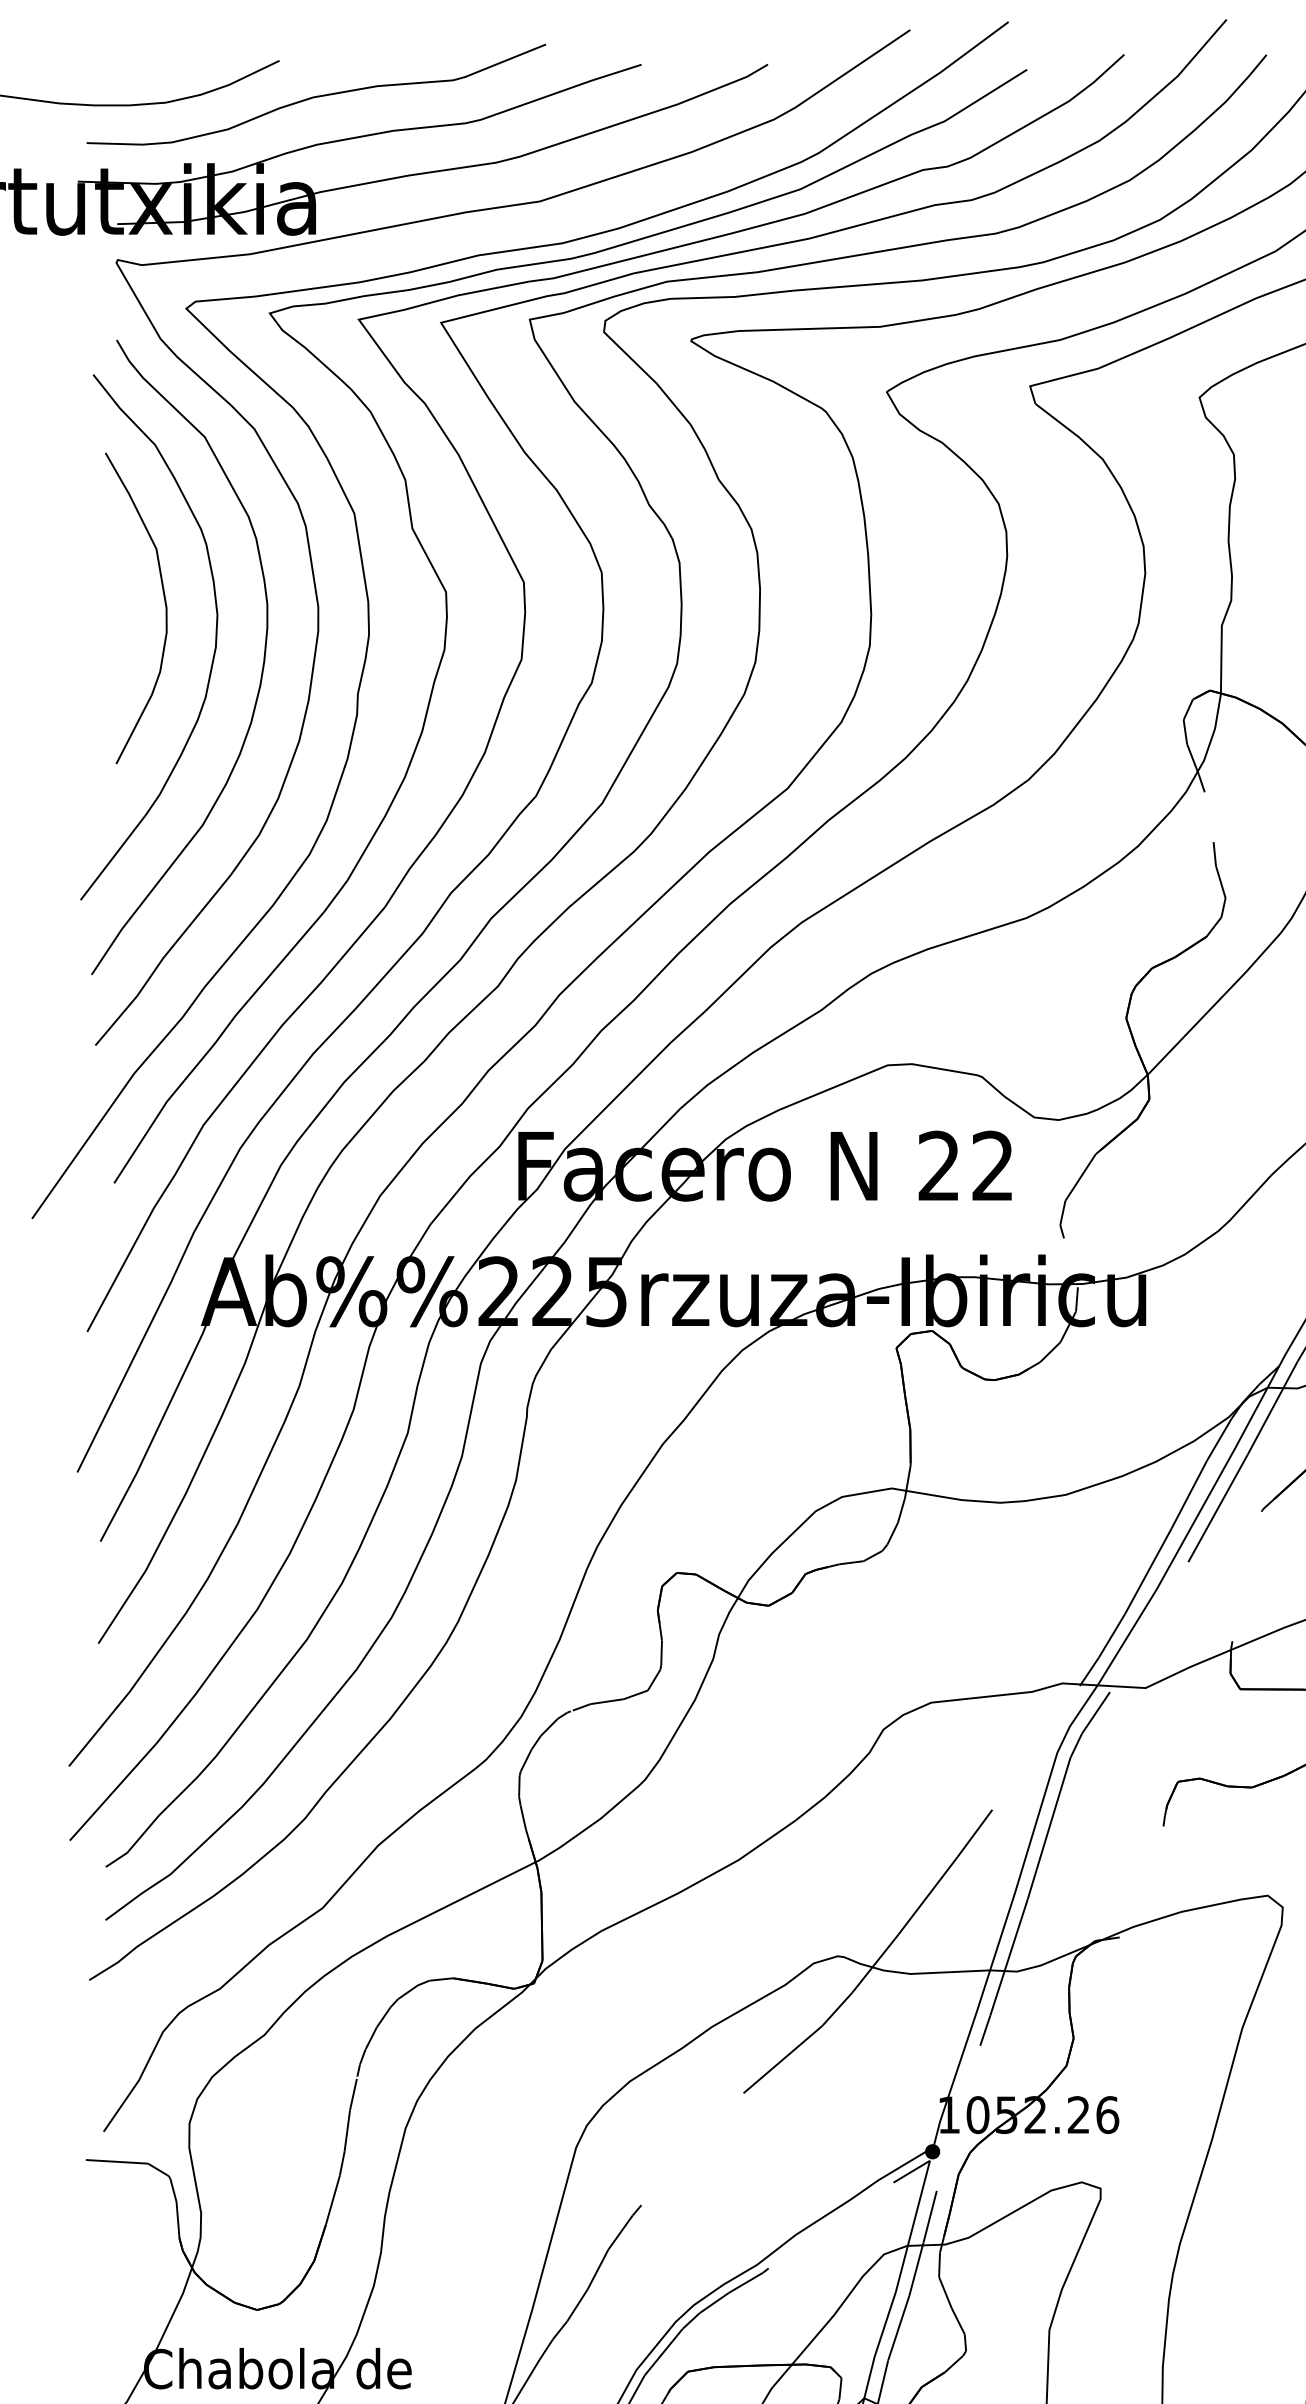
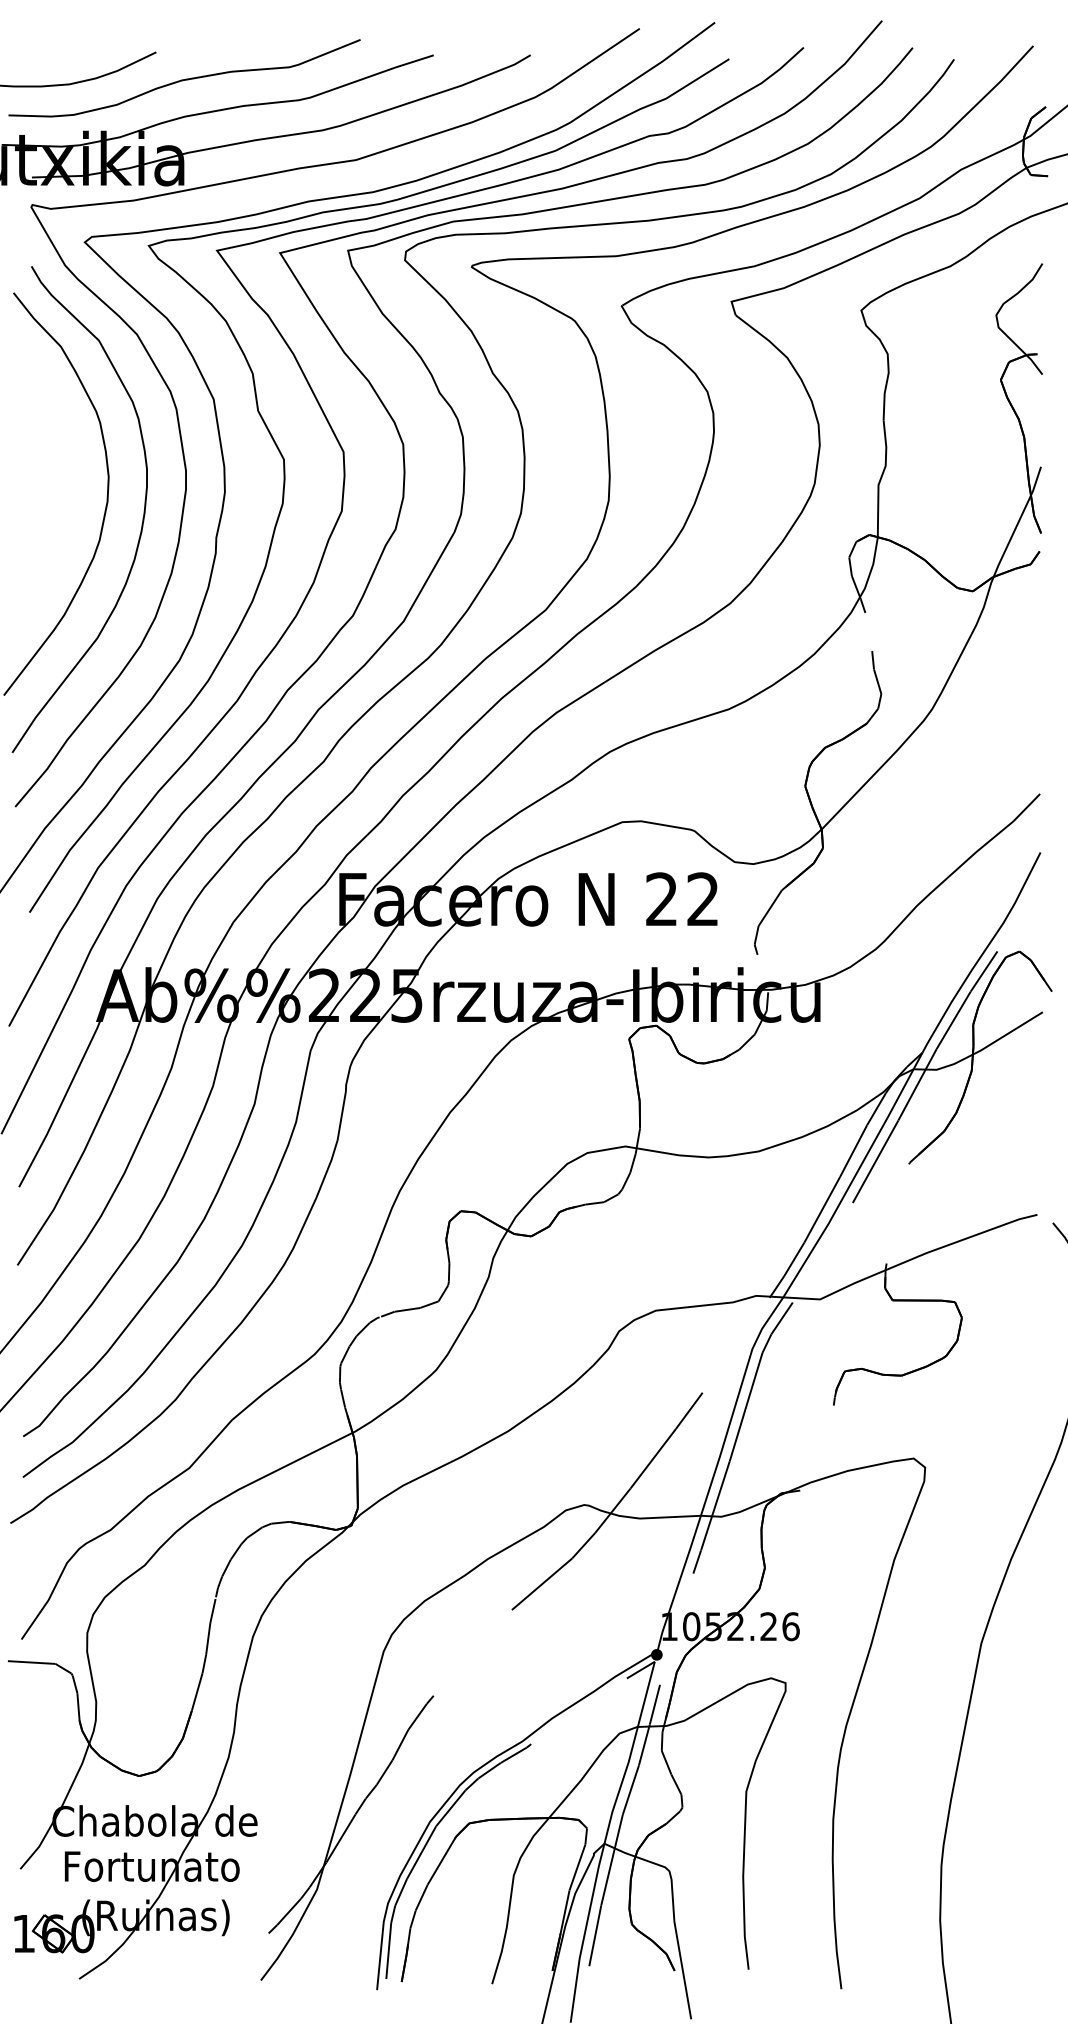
curve: (163, 599) -> (67, 465), removed

